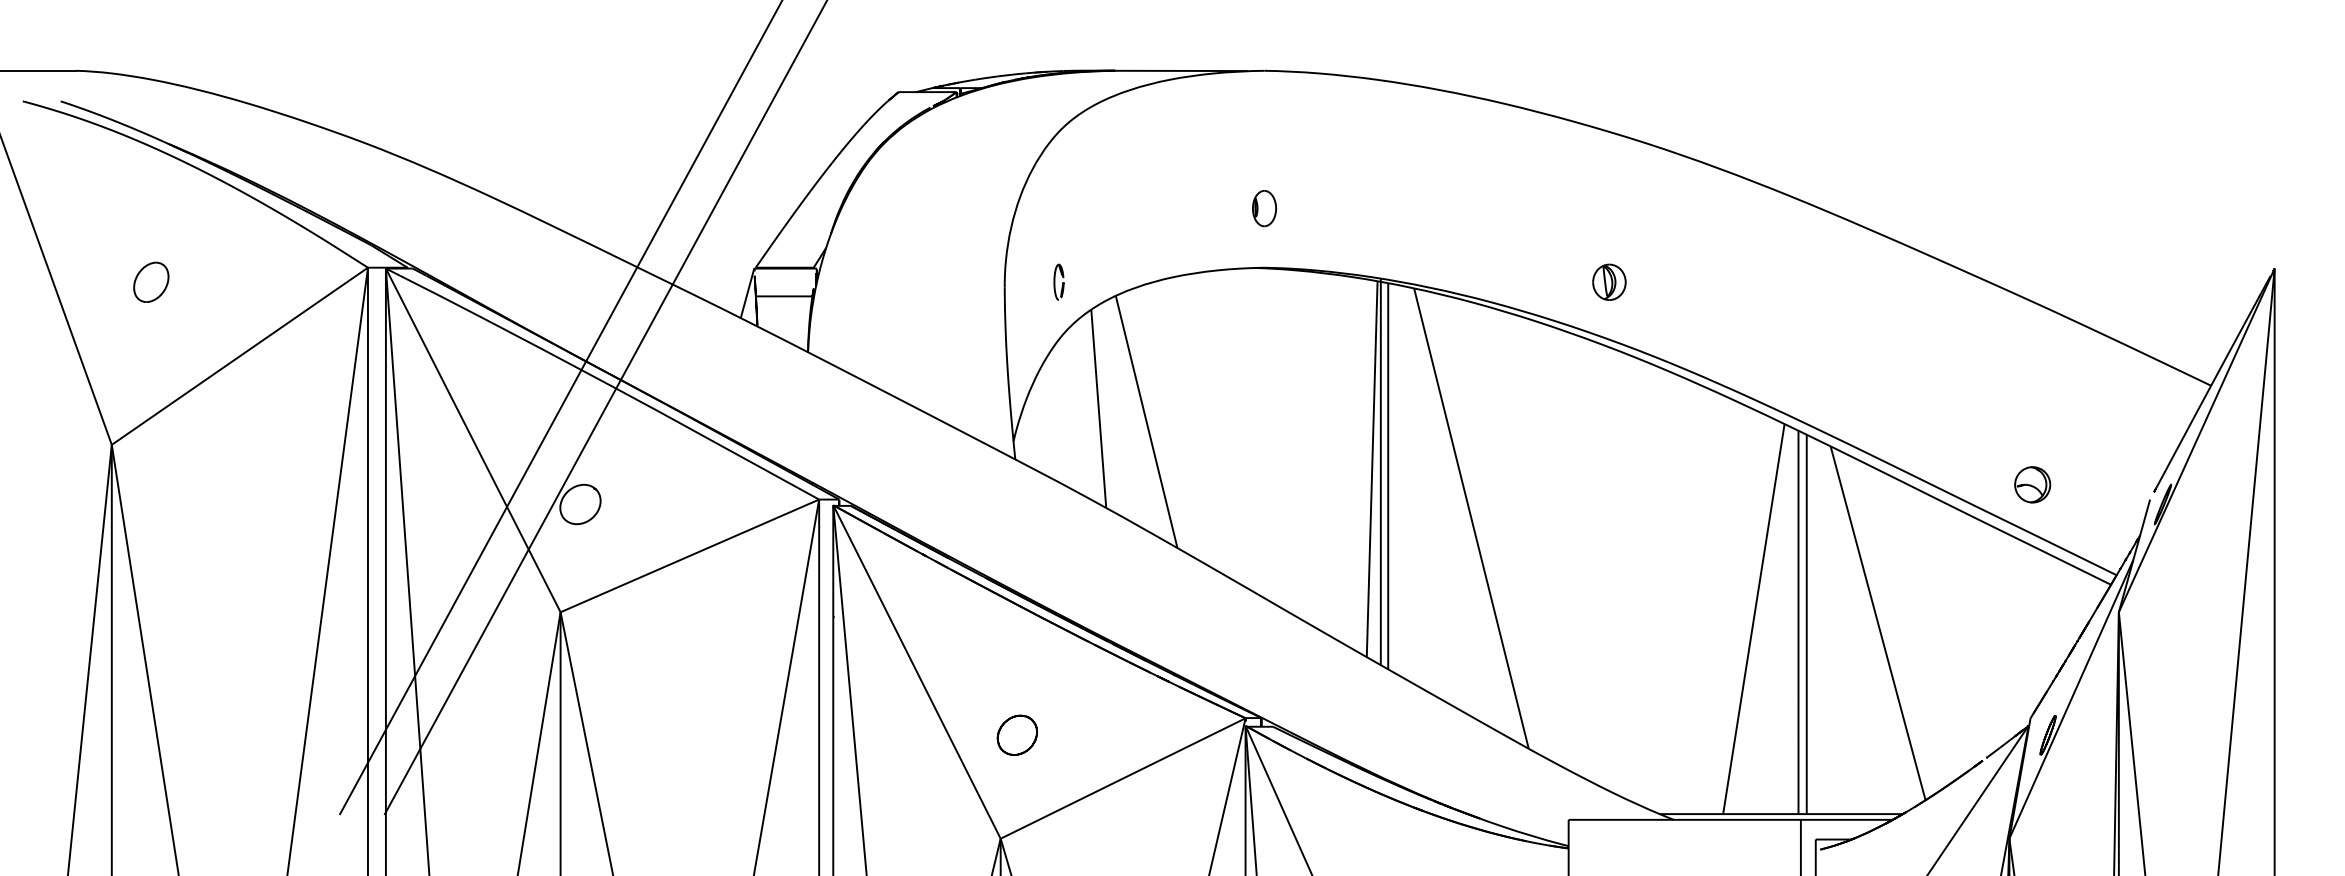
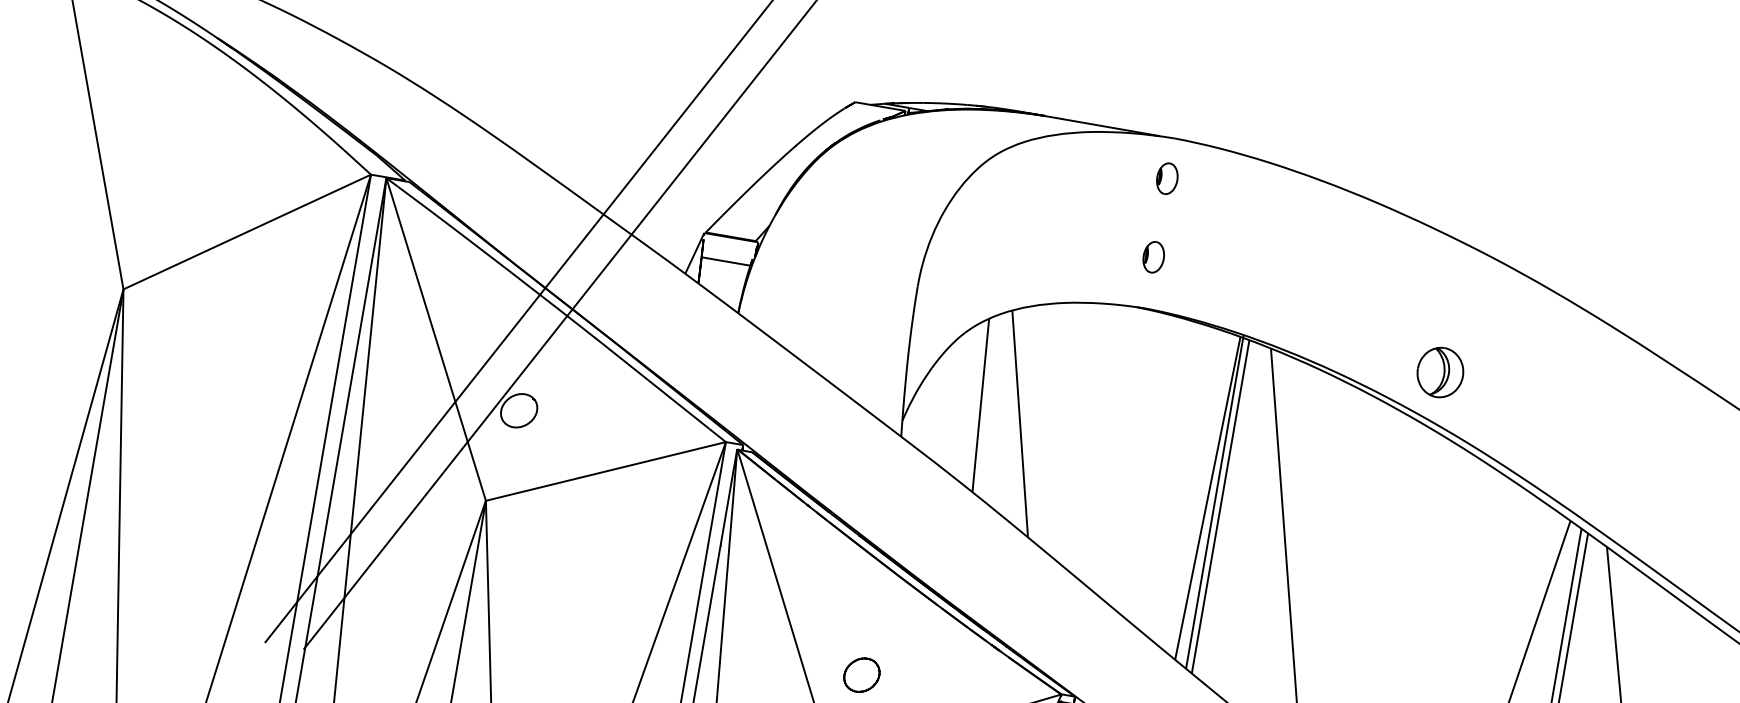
part: (1264, 117) -> (1167, 178), added
part: (151, 281) -> (182, 154), removed
part: (1058, 281) -> (965, 289), removed
part: (1609, 281) -> (1440, 371), size x1.6

